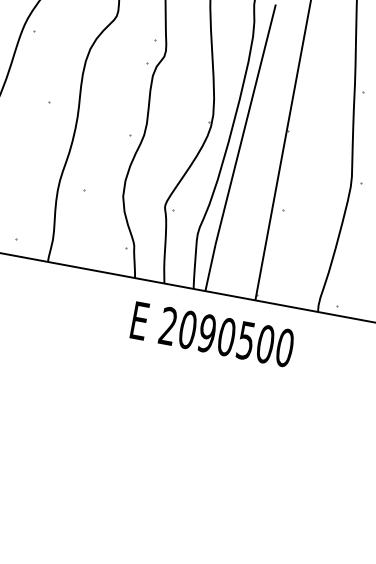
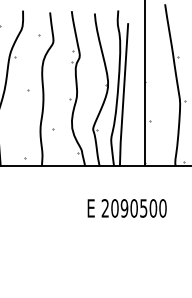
text: (211, 334) -> (126, 208), moved

